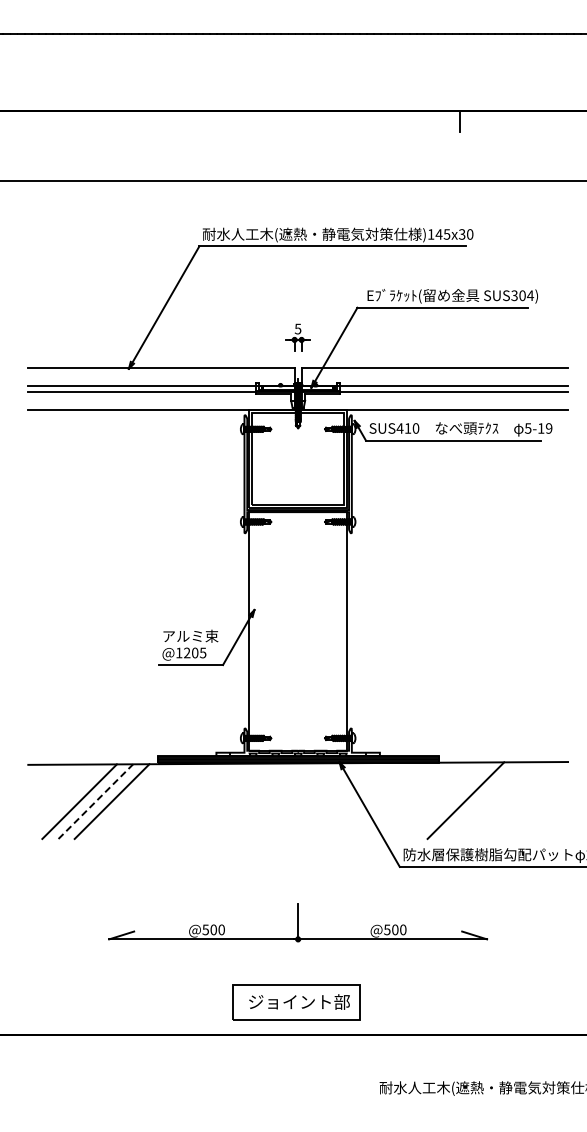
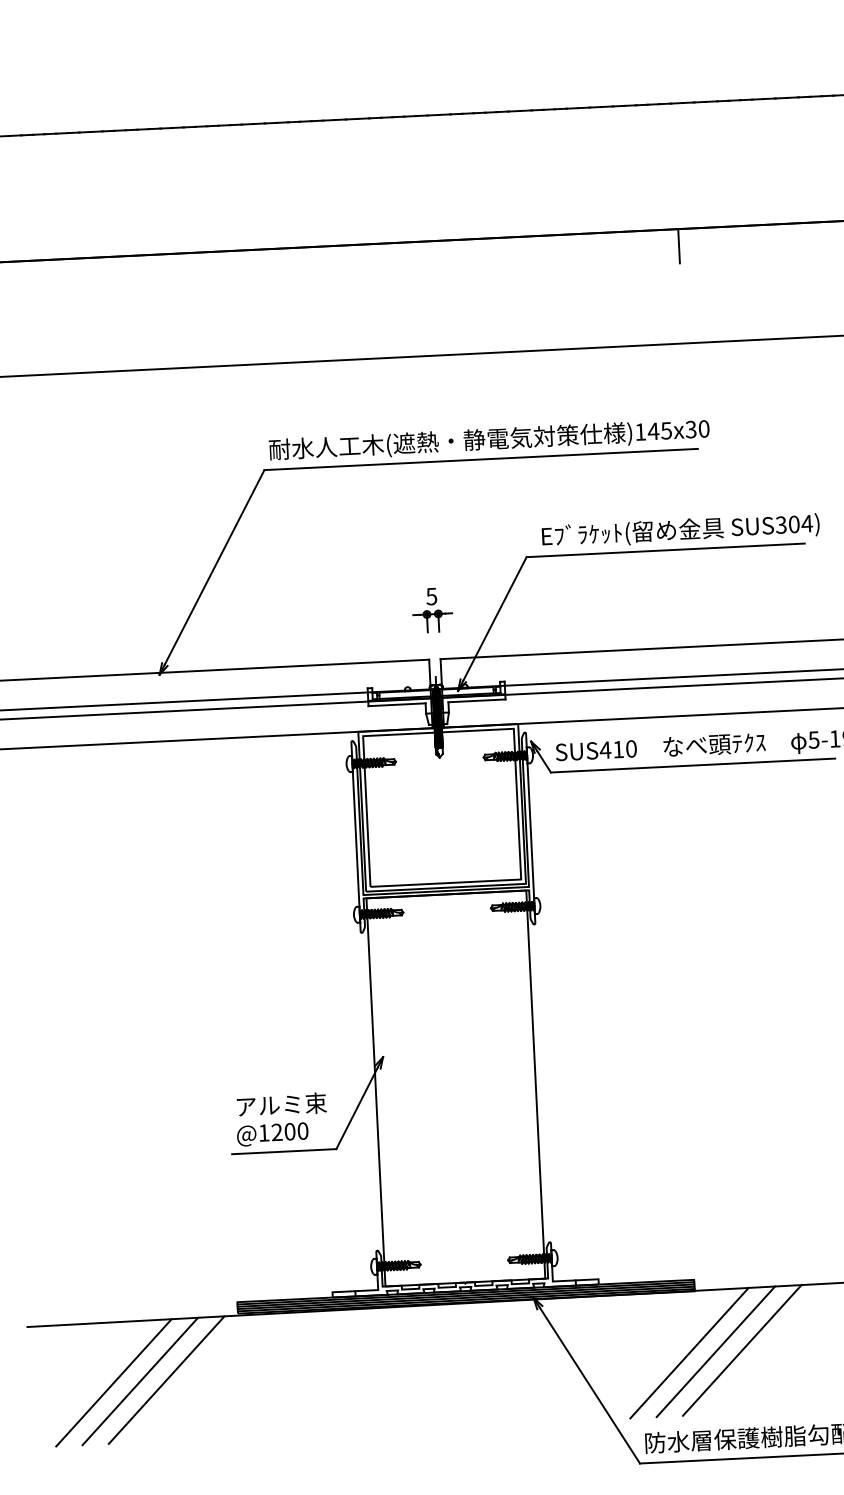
text: (202, 652) -> (301, 1130), @1205 -> @1200
line: (433, 800) -> (689, 1352), added
line: (449, 800) -> (715, 1351), added
line: (95, 801) -> (139, 1381), dashed -> solid

